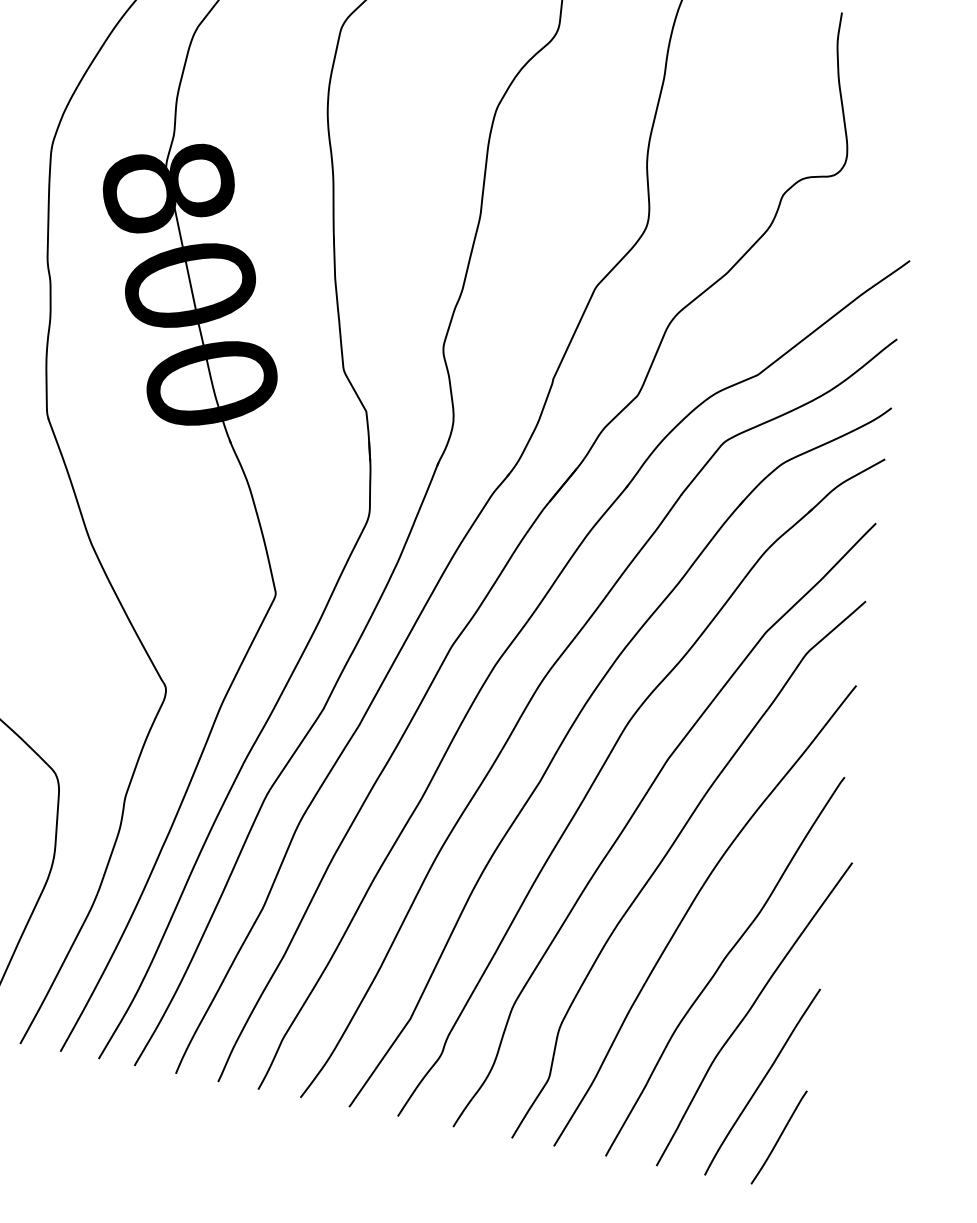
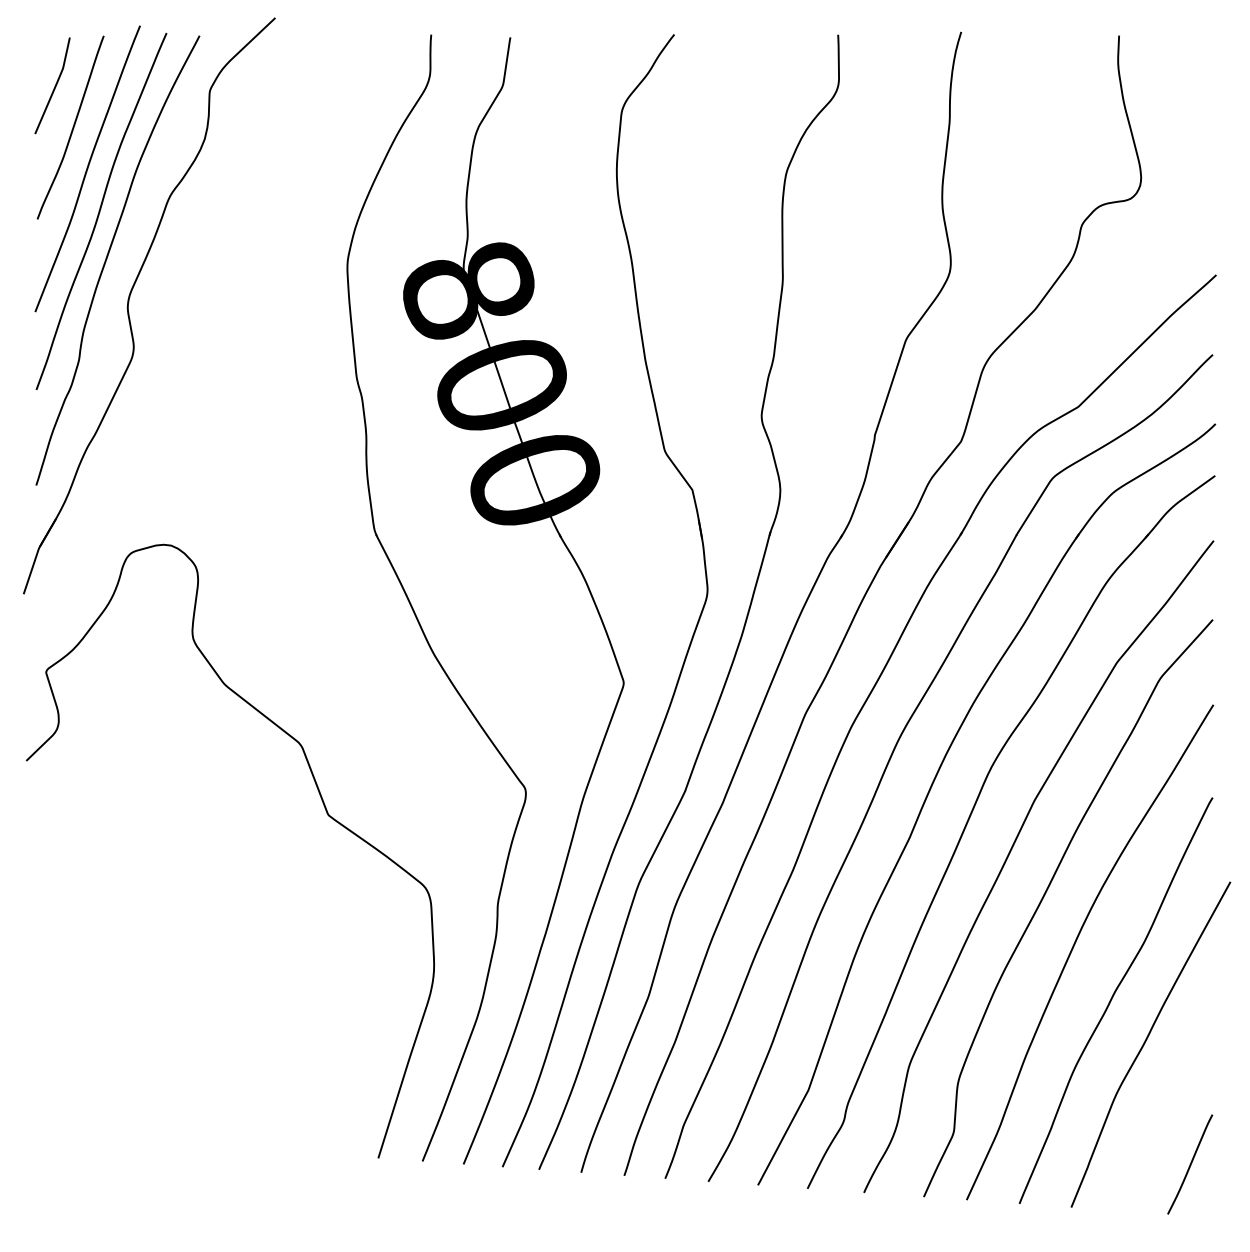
curve: (761, 1082) -> (1166, 1111), removed

